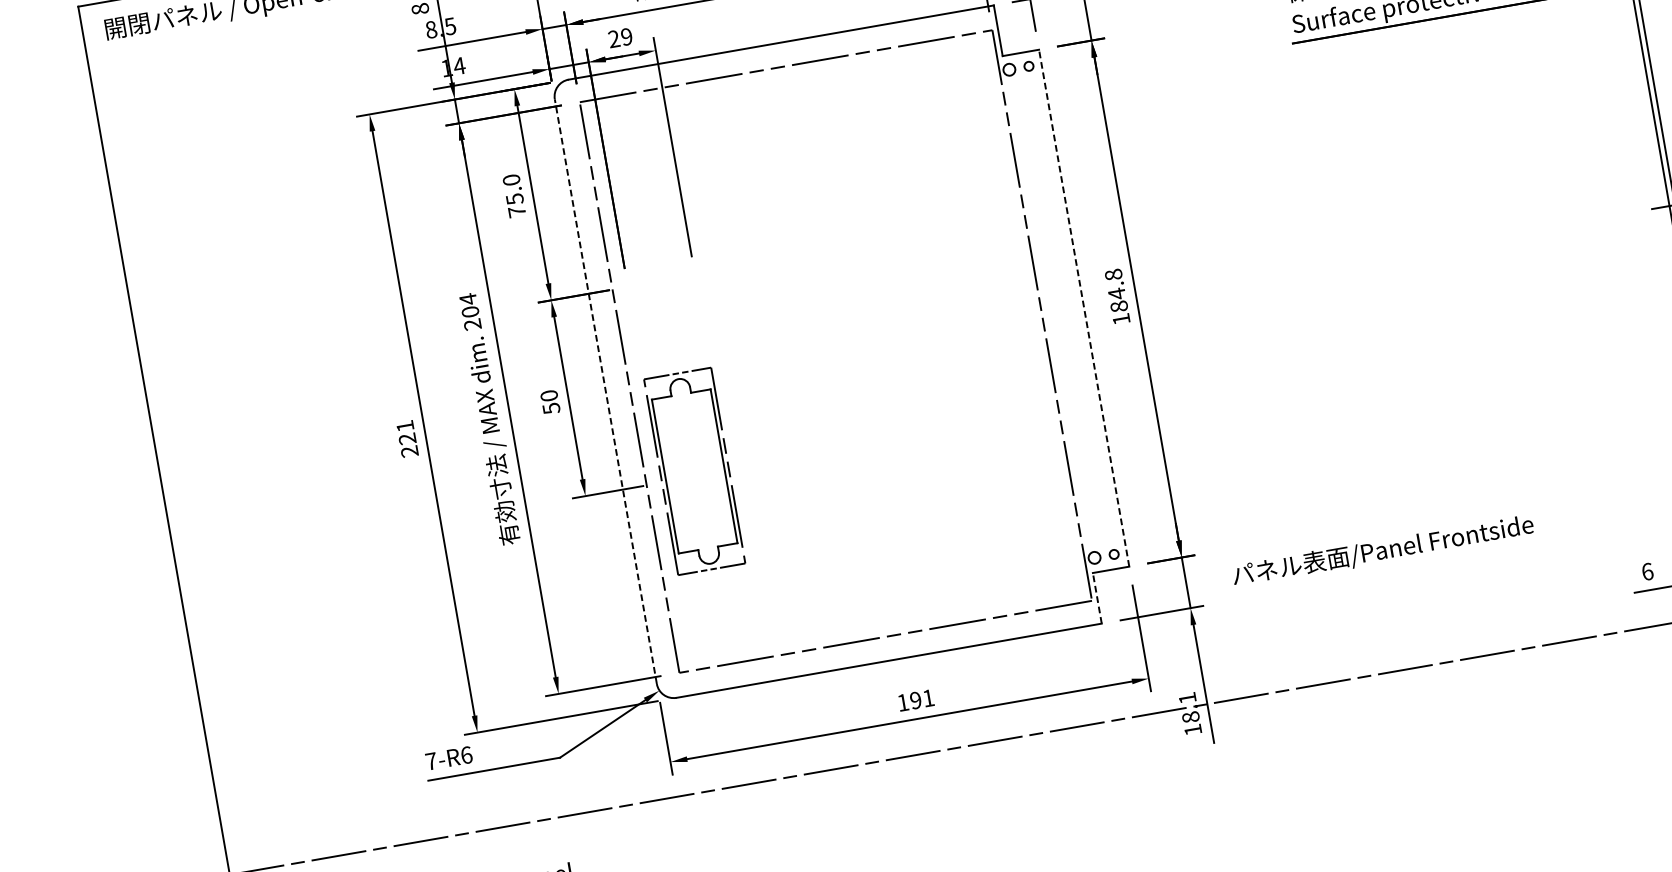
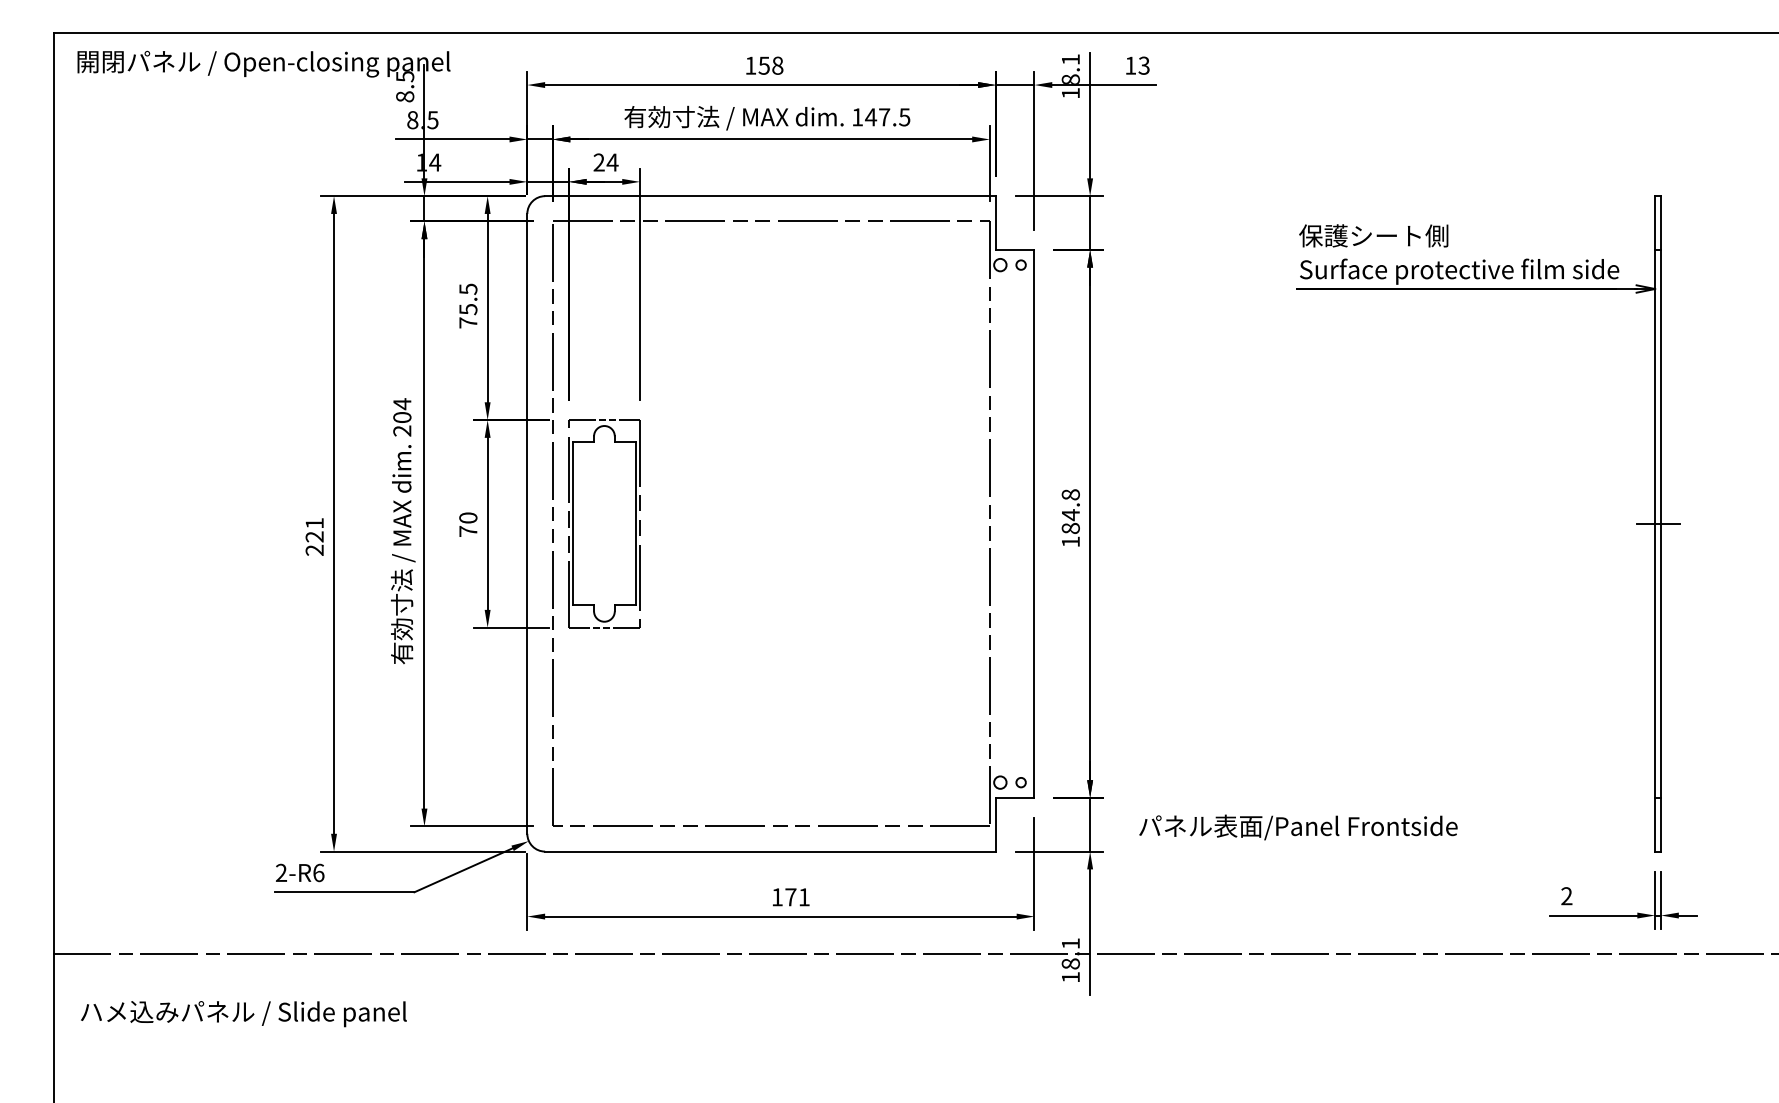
text: (626, 36) -> (612, 162), 29 -> 24
text: (511, 179) -> (468, 288), 75.0 -> 75.5
line: (1084, 307) -> (1034, 523), dashed -> solid
line: (605, 391) -> (527, 523), dashed -> solid
text: (551, 408) -> (468, 531), 50 -> 70
part: (694, 471) -> (604, 523), moved
text: (1647, 572) -> (1566, 896), 6 -> 2
line: (1096, 598) -> (995, 824), dashed -> solid
text: (915, 700) -> (790, 897), 191 -> 171
text: (431, 760) -> (281, 872), 7-R6 -> 2-R6

